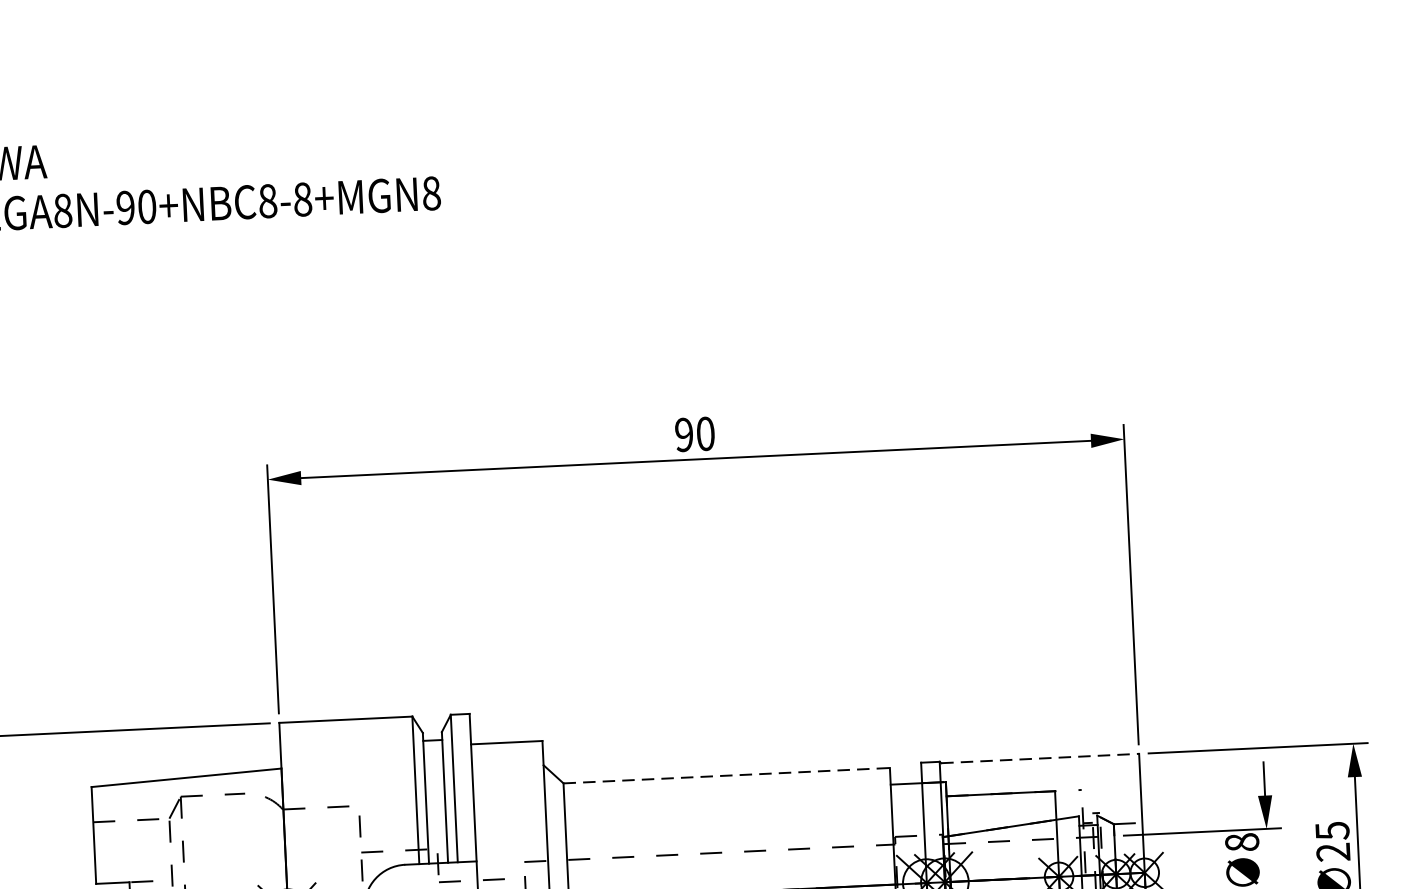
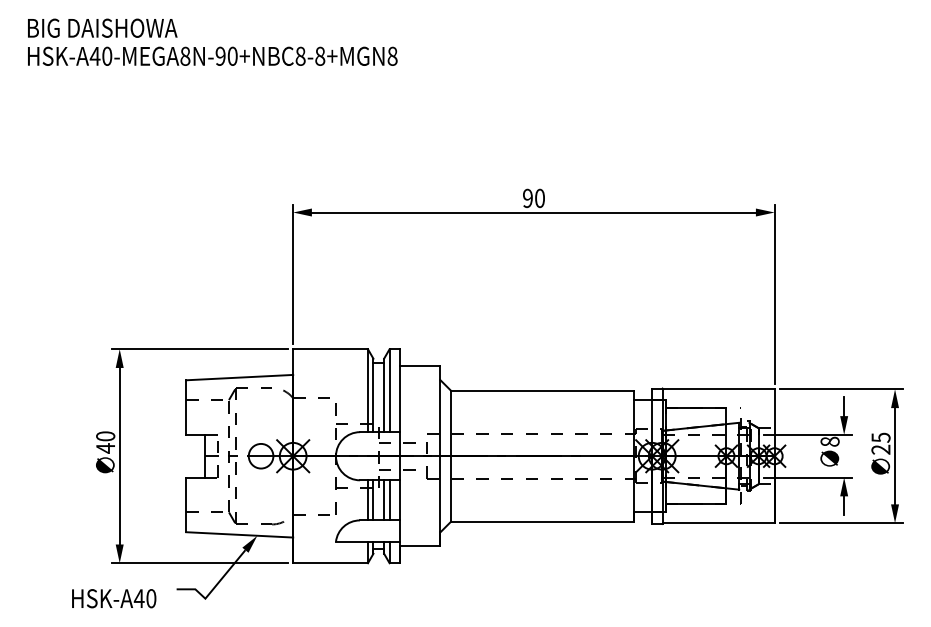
line: (1041, 758) -> (719, 389), dashed -> solid
line: (726, 775) -> (542, 390), dashed -> solid

